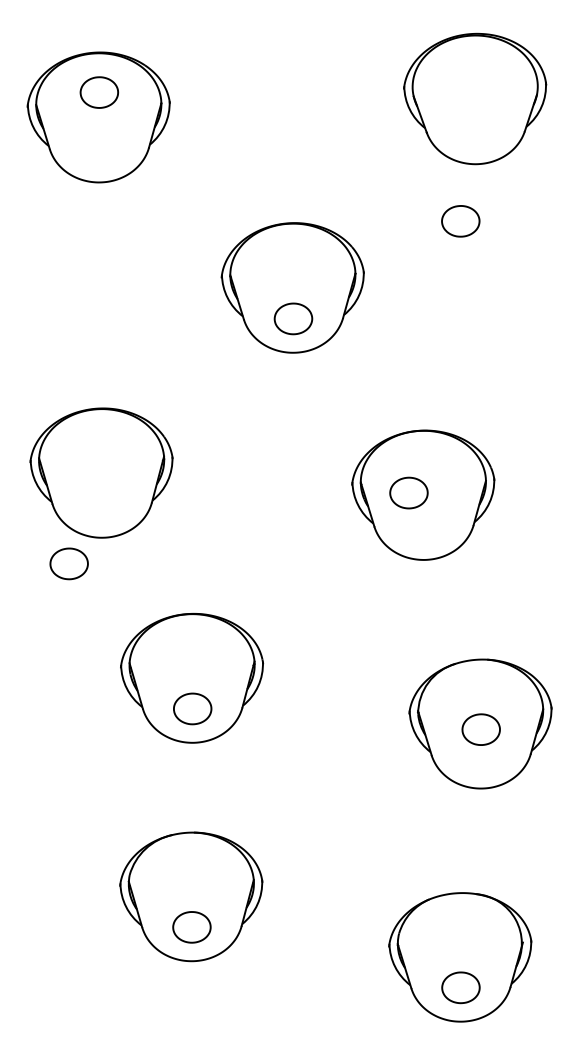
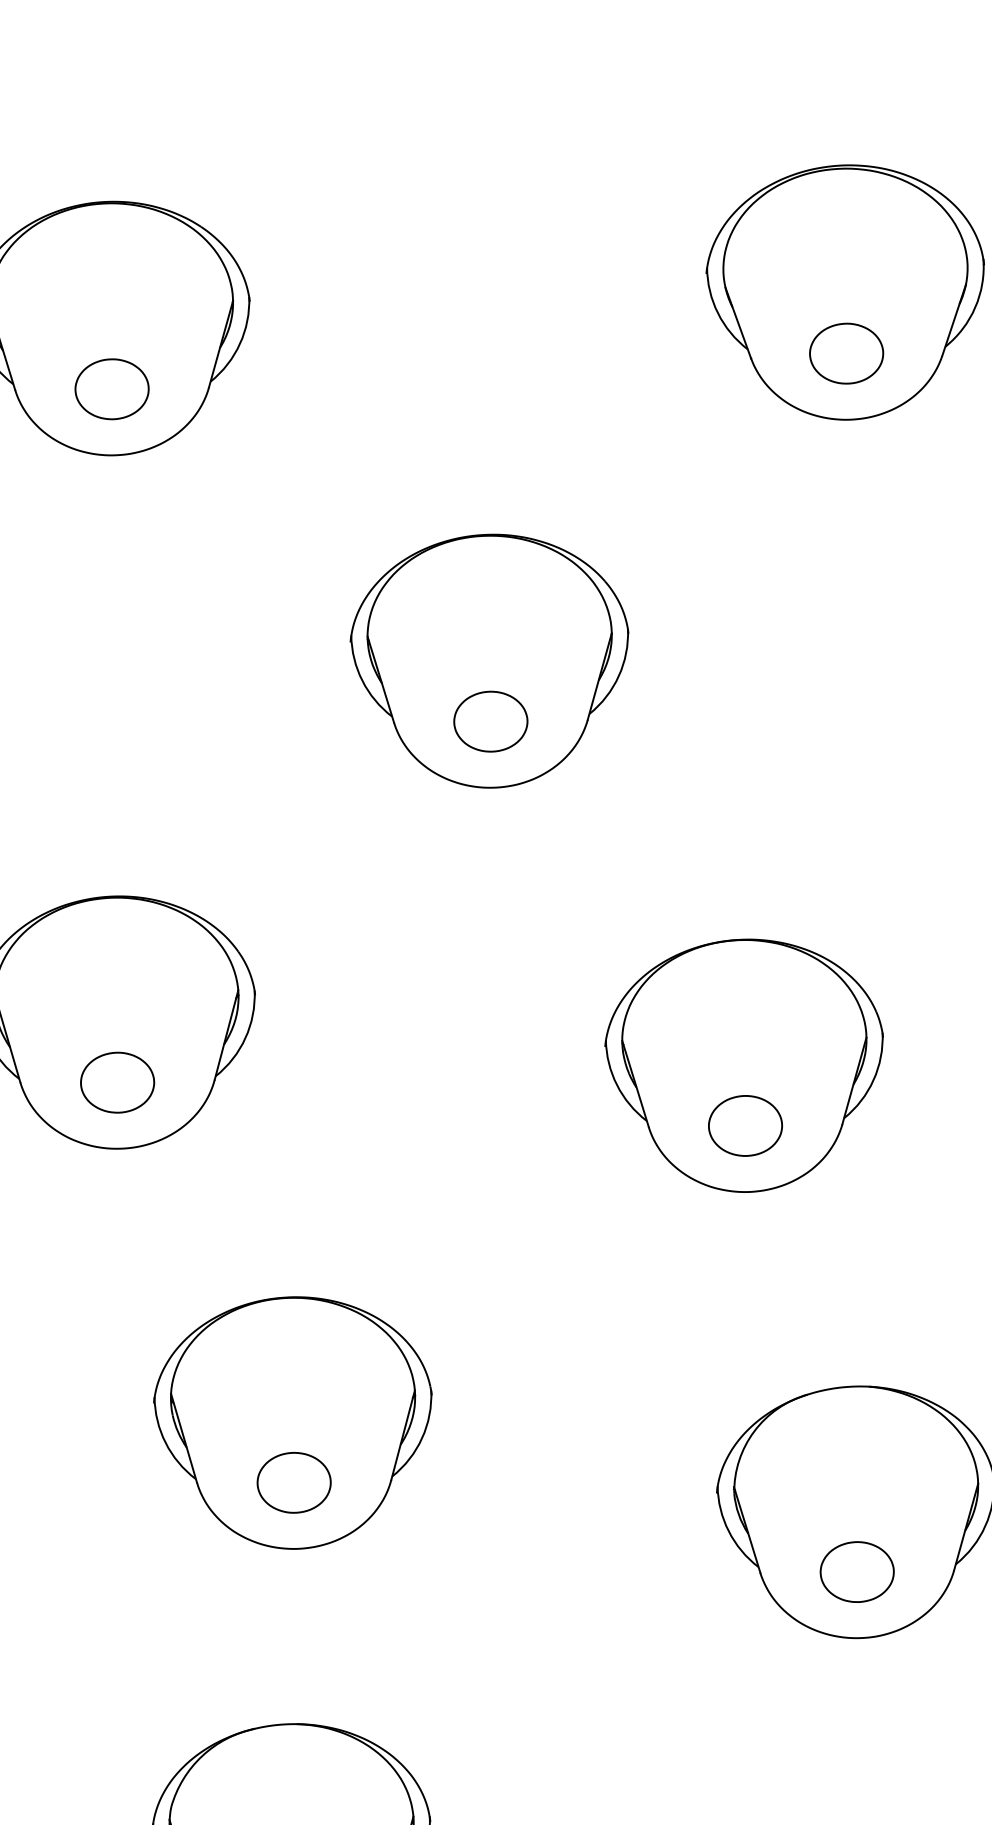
part: (98, 92) -> (110, 389), moved
part: (460, 221) -> (846, 353), moved
part: (408, 492) -> (744, 1124), moved
part: (68, 563) -> (116, 1081), moved
part: (480, 729) -> (855, 1571), moved

